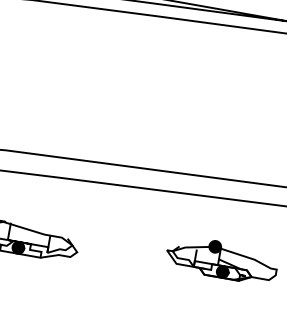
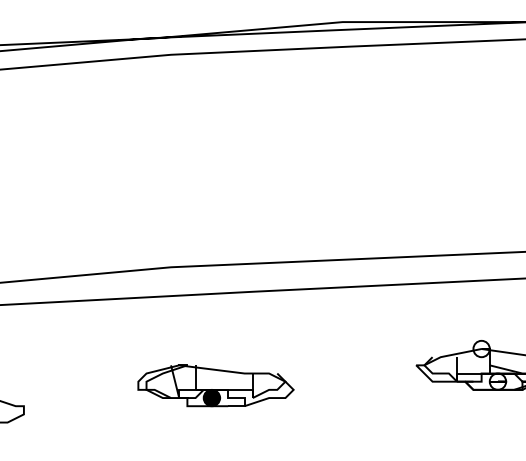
fill: (215, 246) -> (481, 348), removed
fill: (222, 271) -> (497, 381), removed

